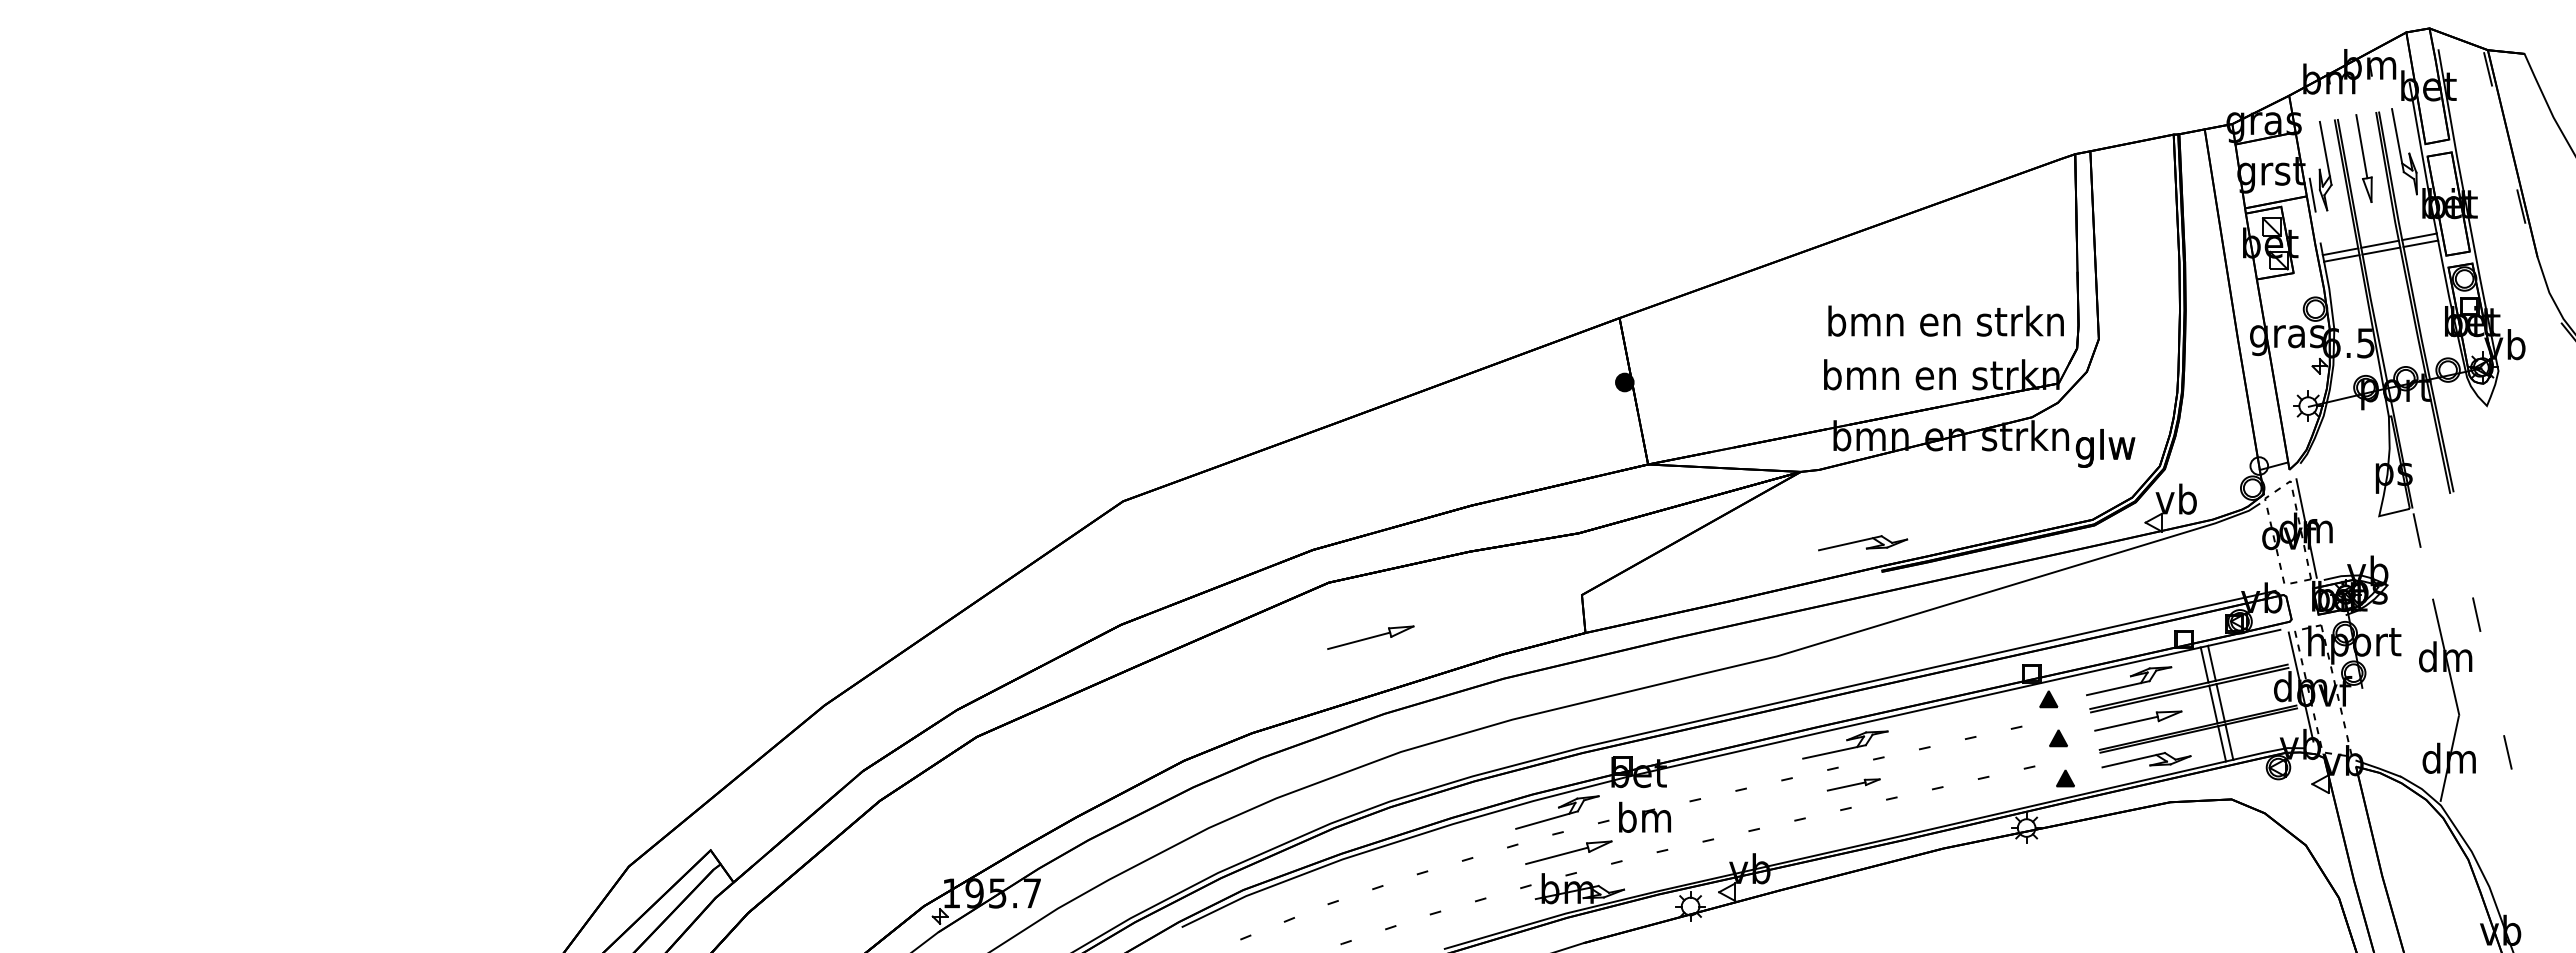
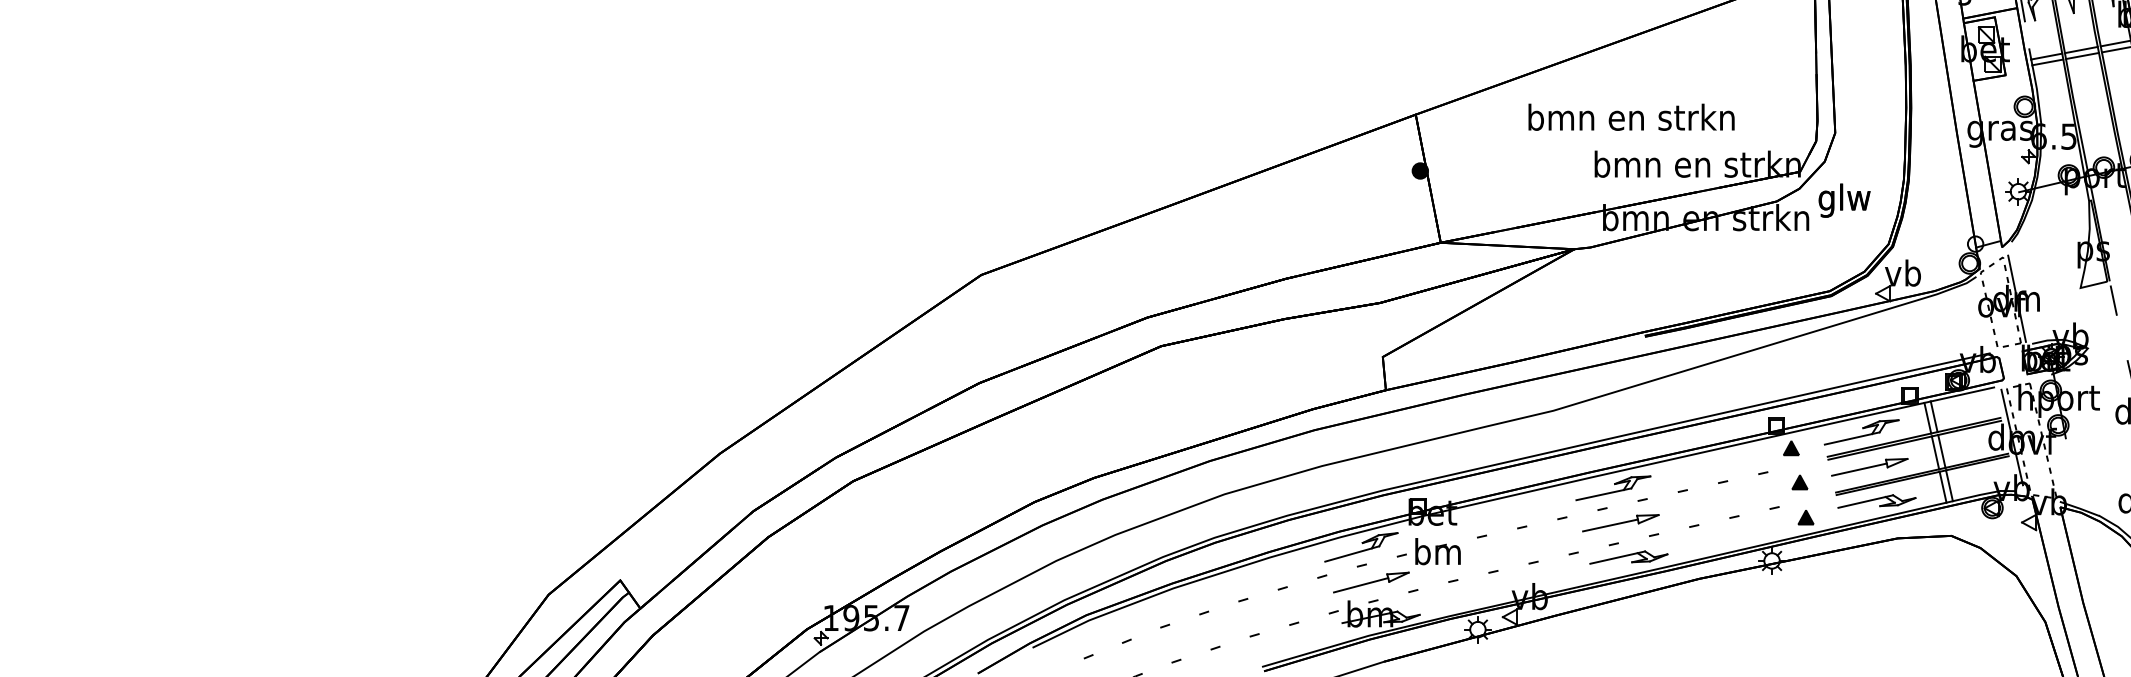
text: (1945, 320) -> (1631, 116), moved
text: (2105, 448) -> (1844, 200), moved
part: (1863, 543) -> (1629, 557), moved
part: (1370, 637) -> (1197, 394), removed
part: (1853, 784) -> (1620, 522), size x1.67

